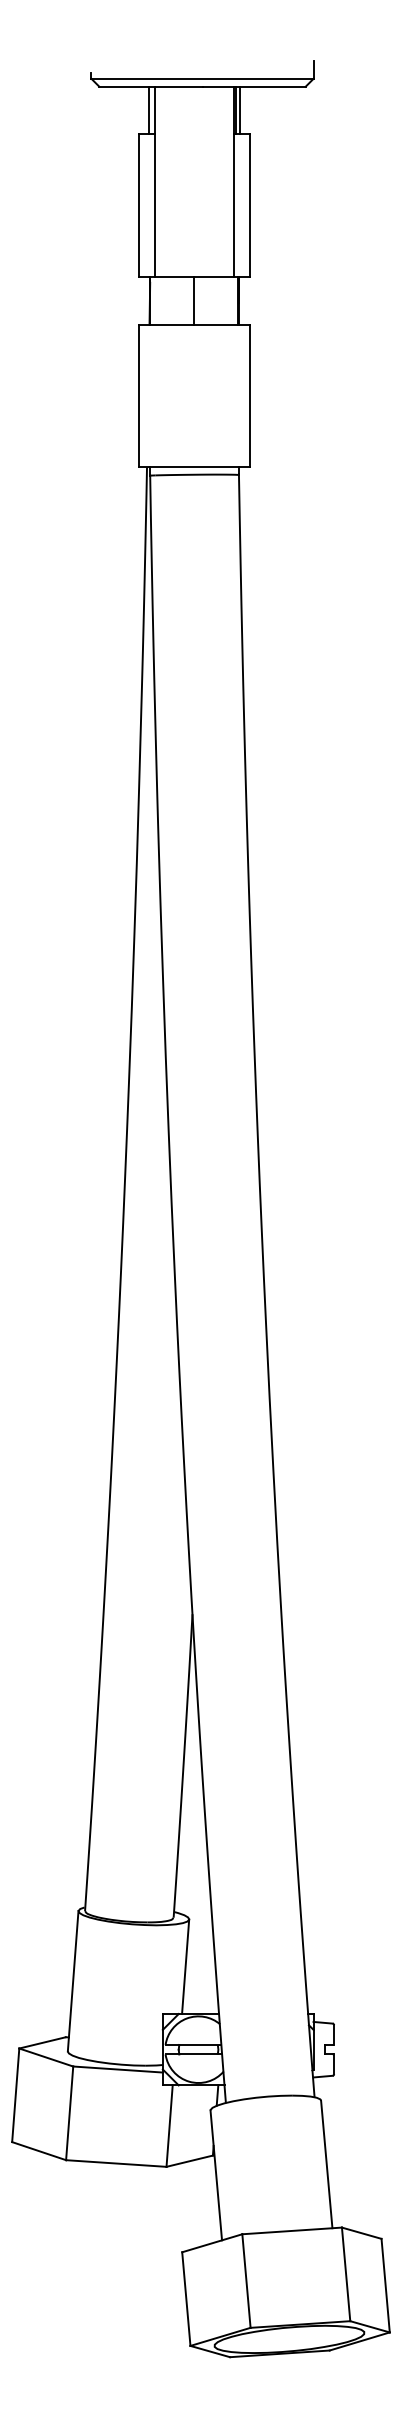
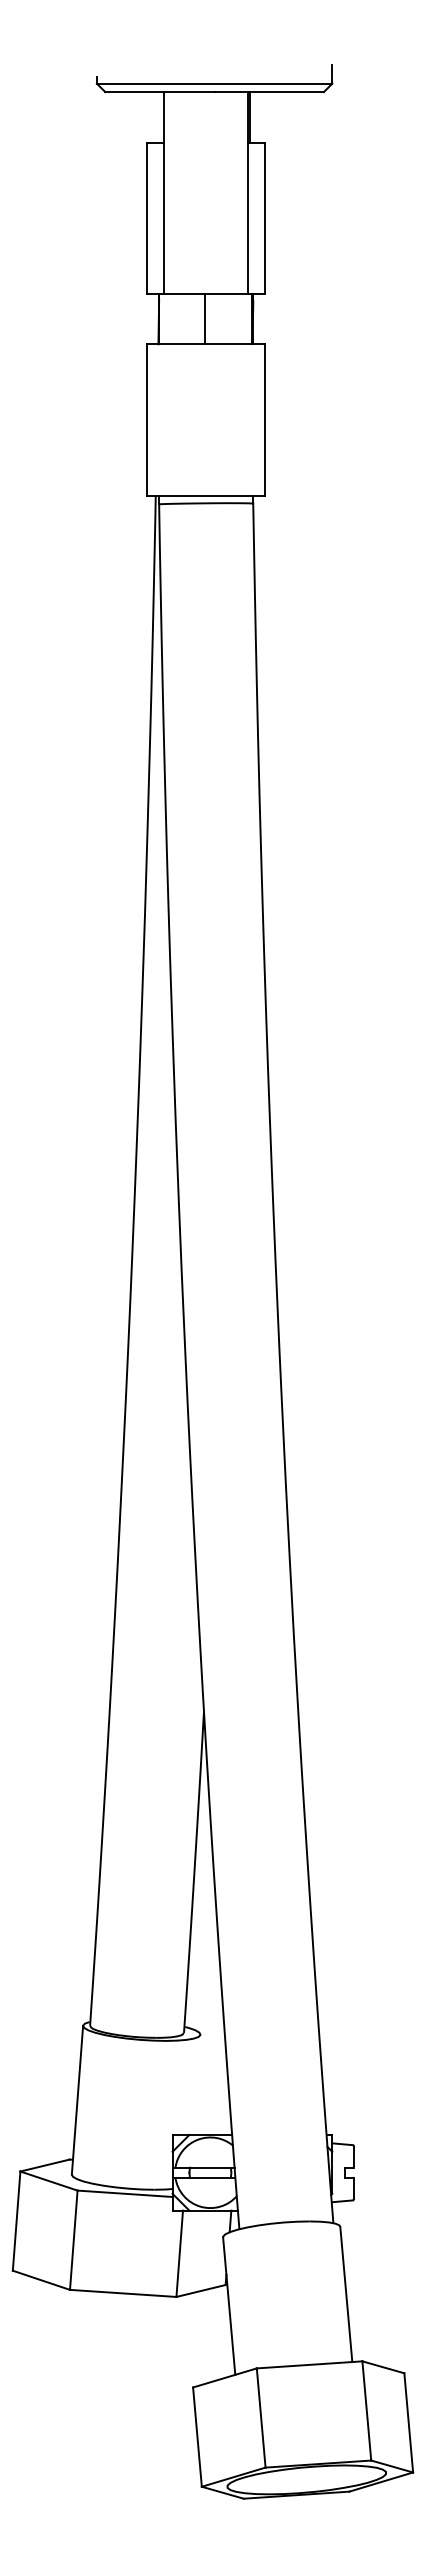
line: (148, 110) -> (157, 117), removed
line: (240, 110) -> (254, 117), removed
line: (185, 1966) -> (196, 2084), removed

